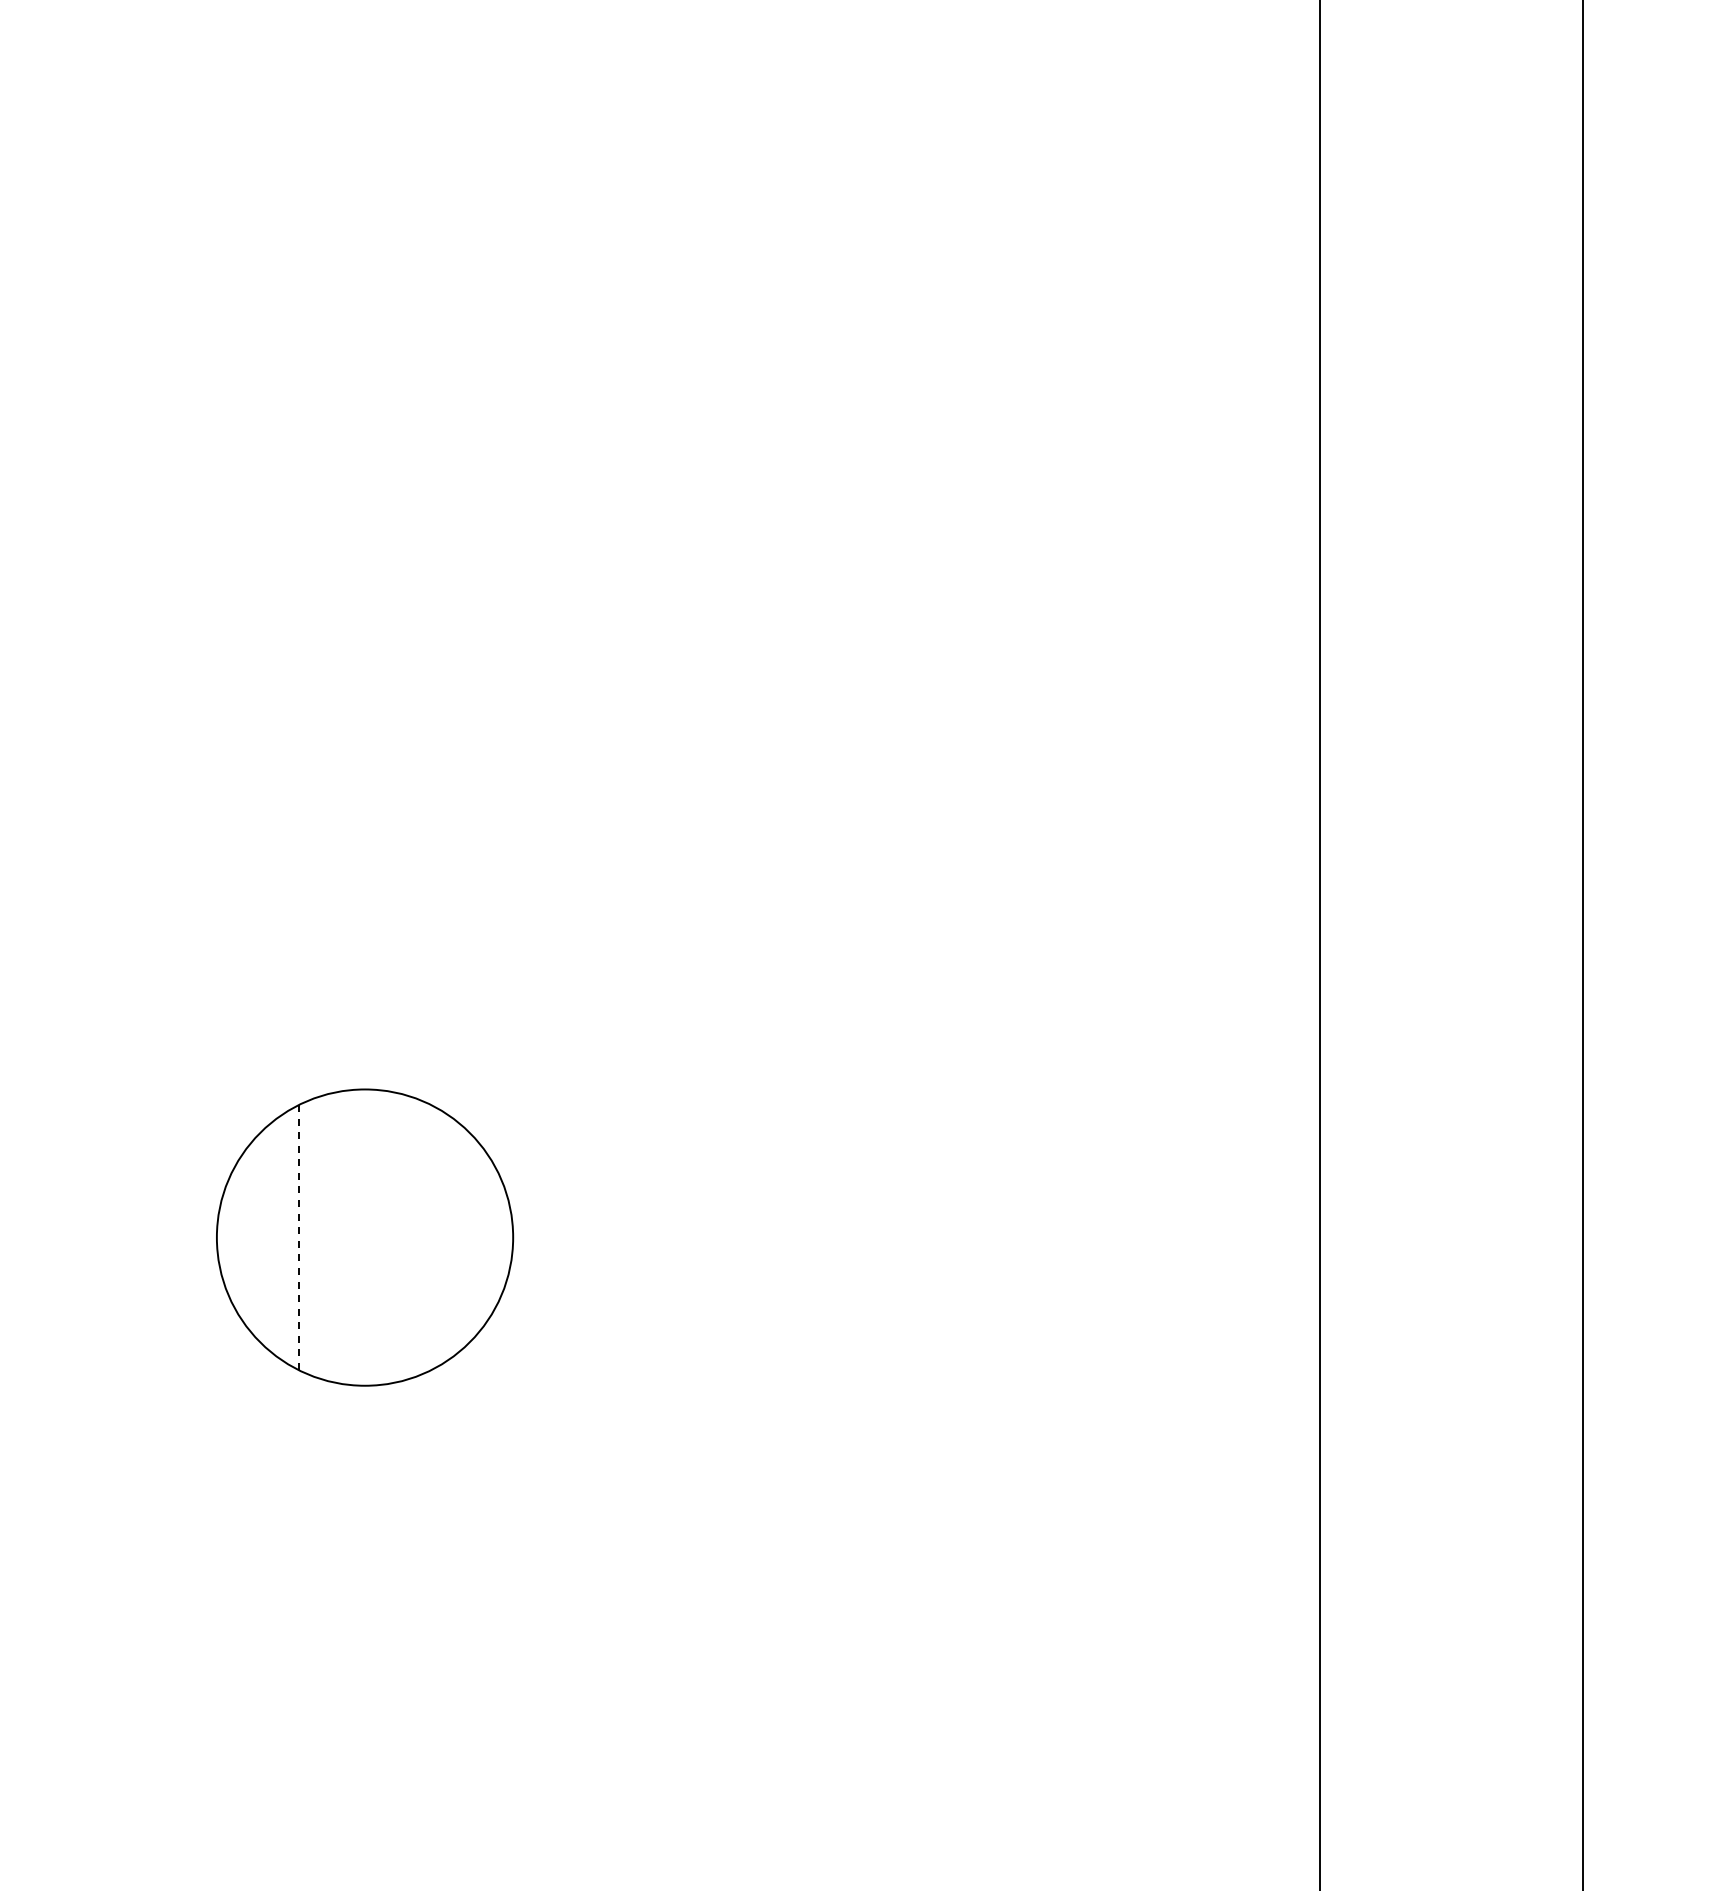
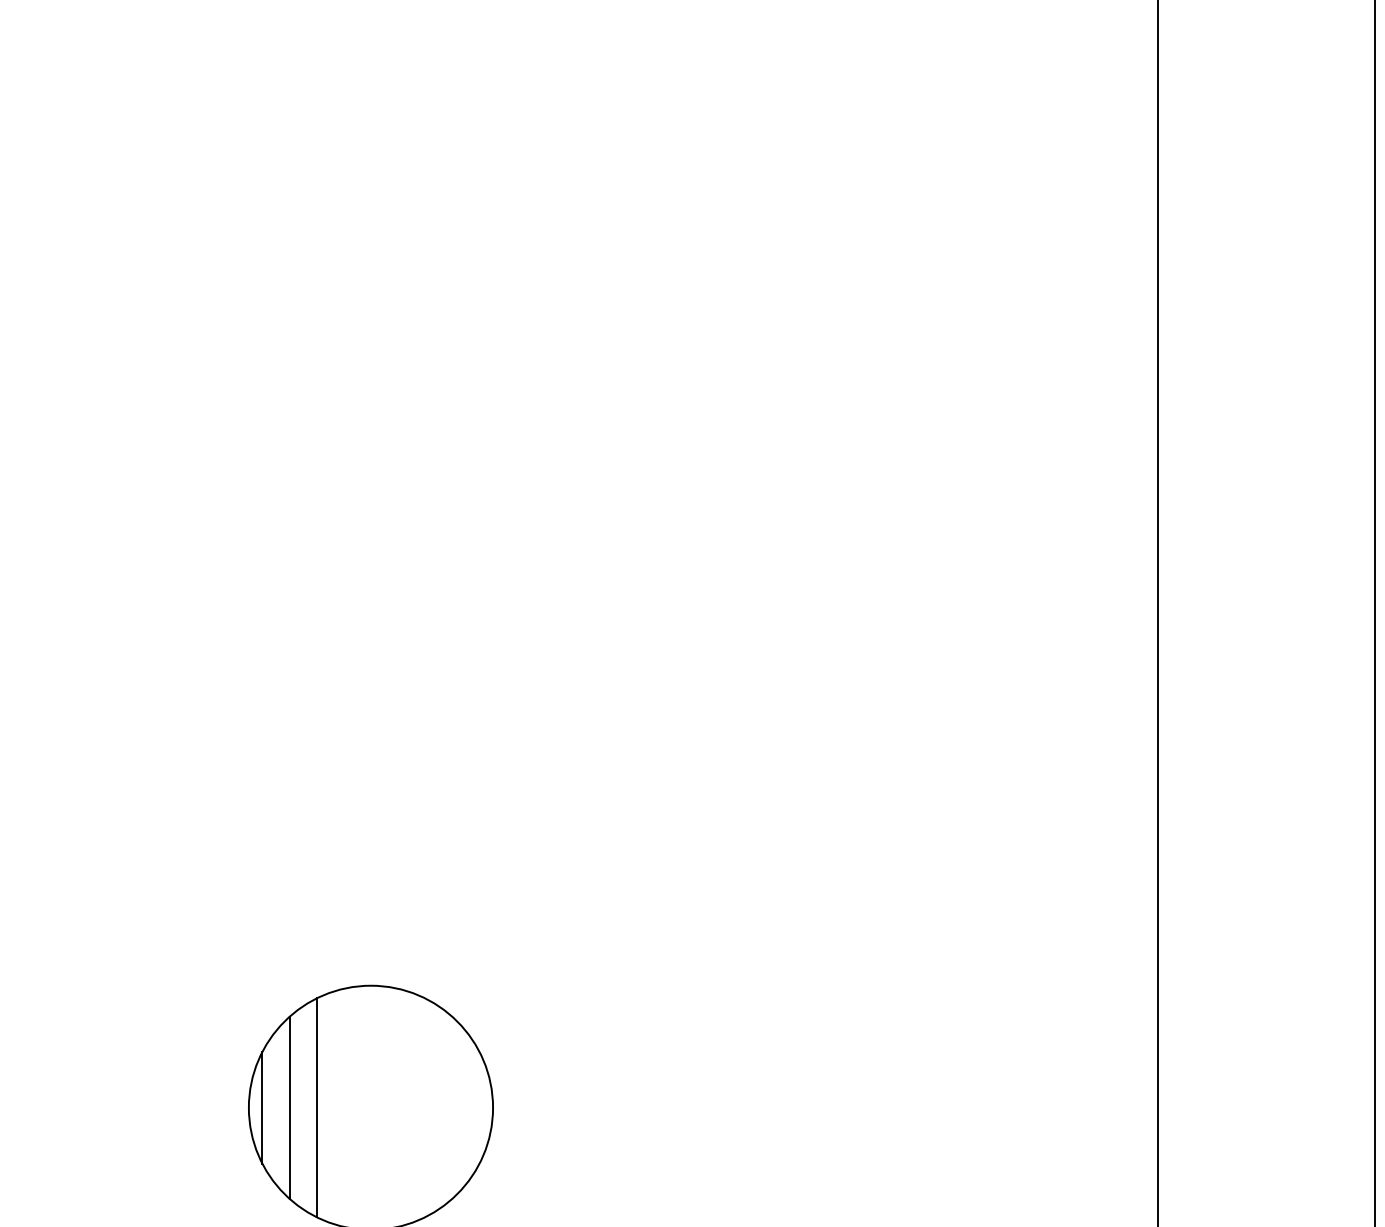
line: (233, 1237) -> (262, 1107), added
line: (266, 1237) -> (289, 1107), added
line: (299, 1237) -> (316, 1107), dashed -> solid

